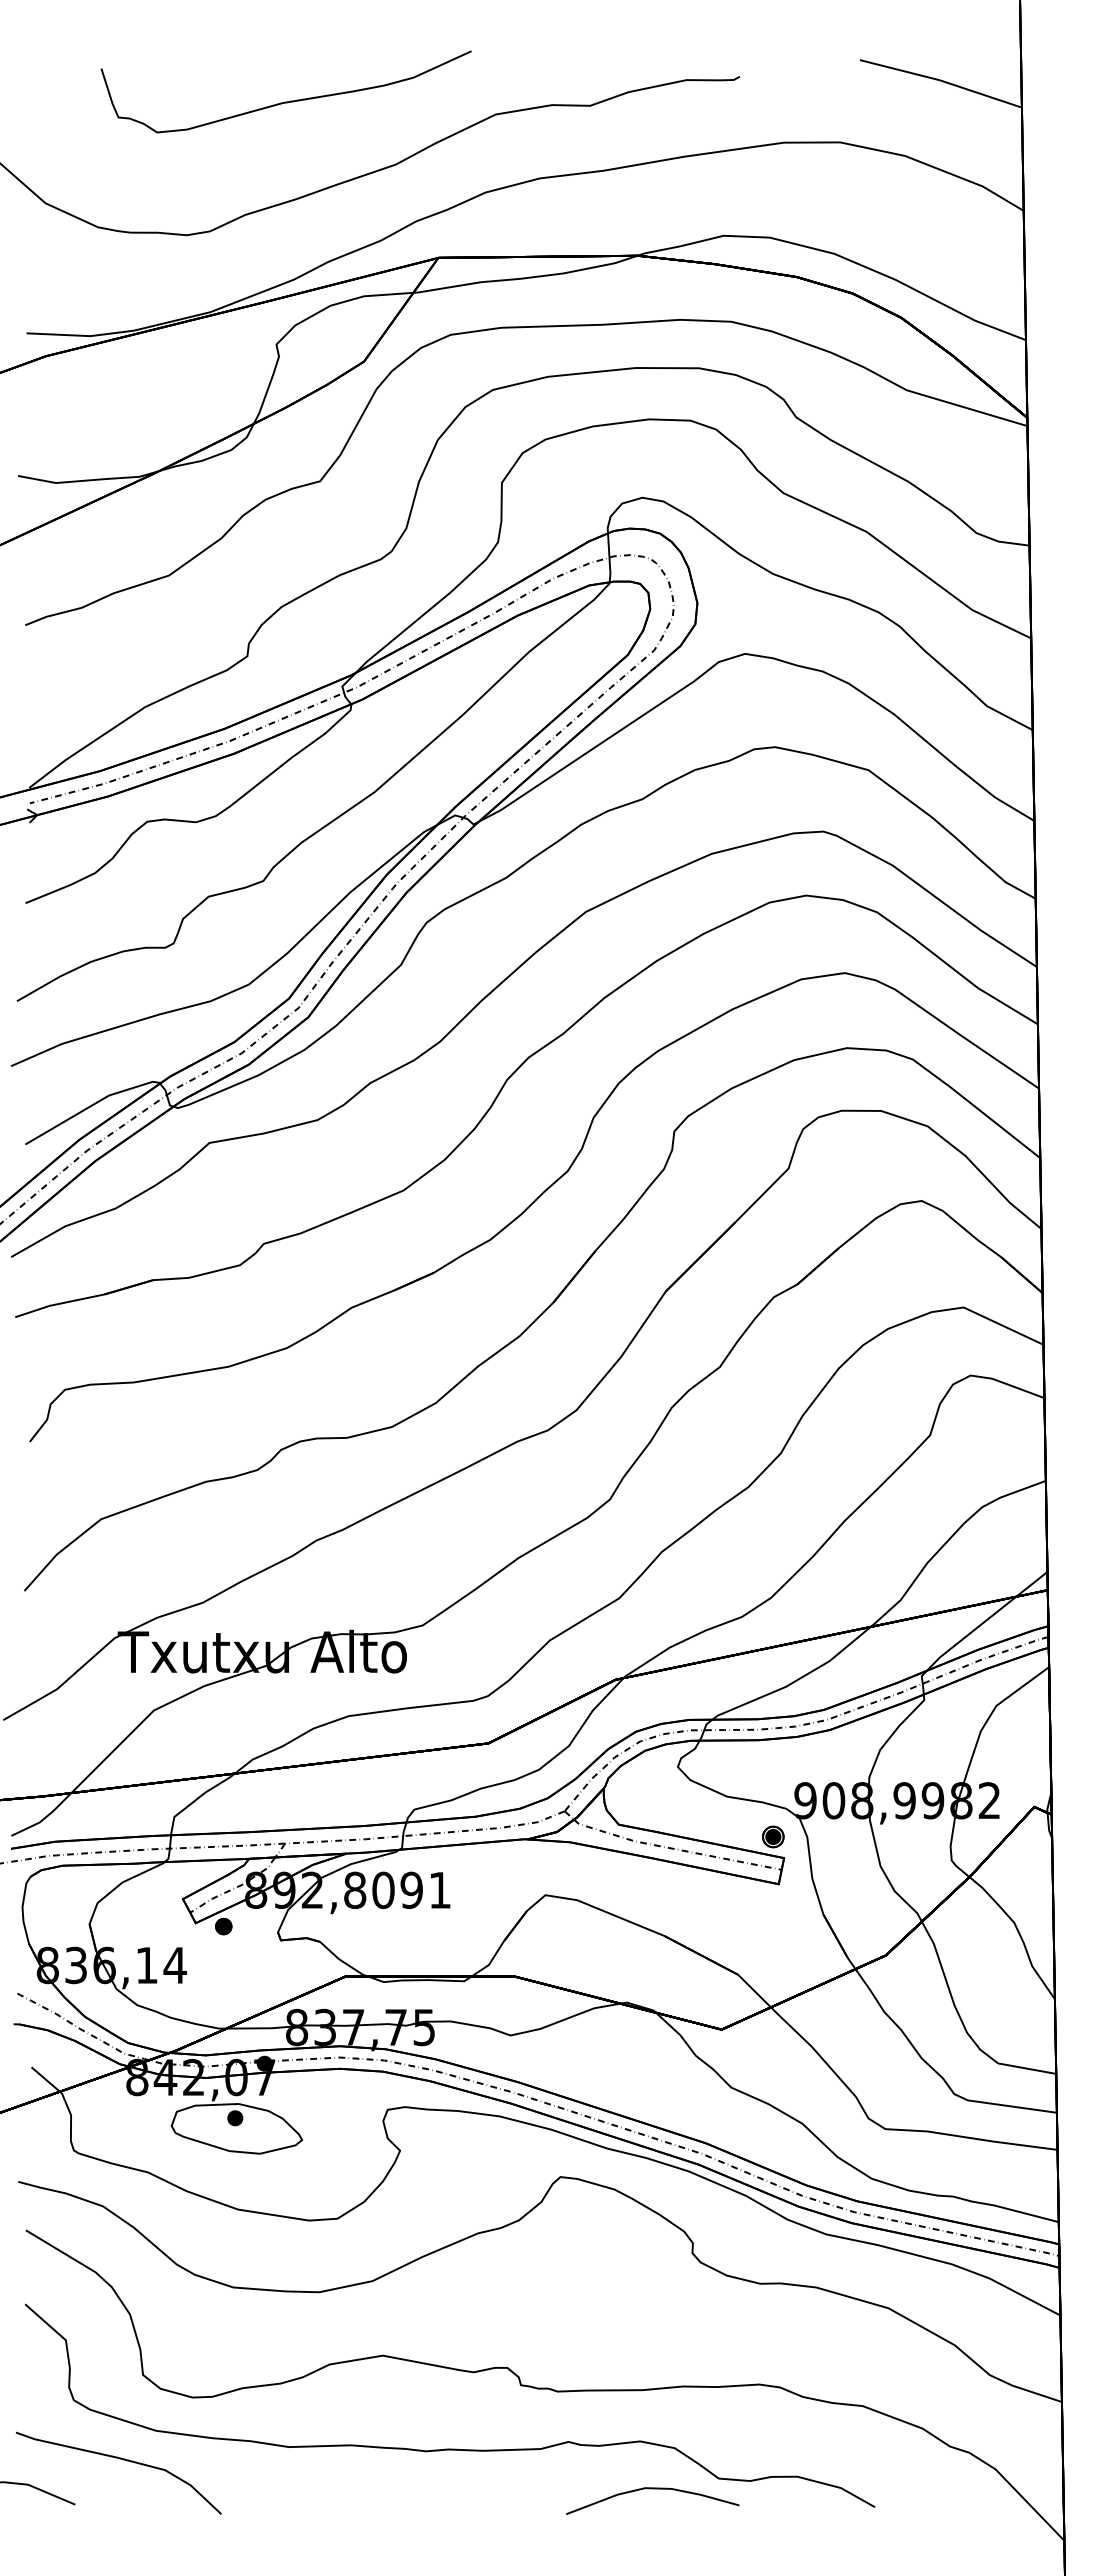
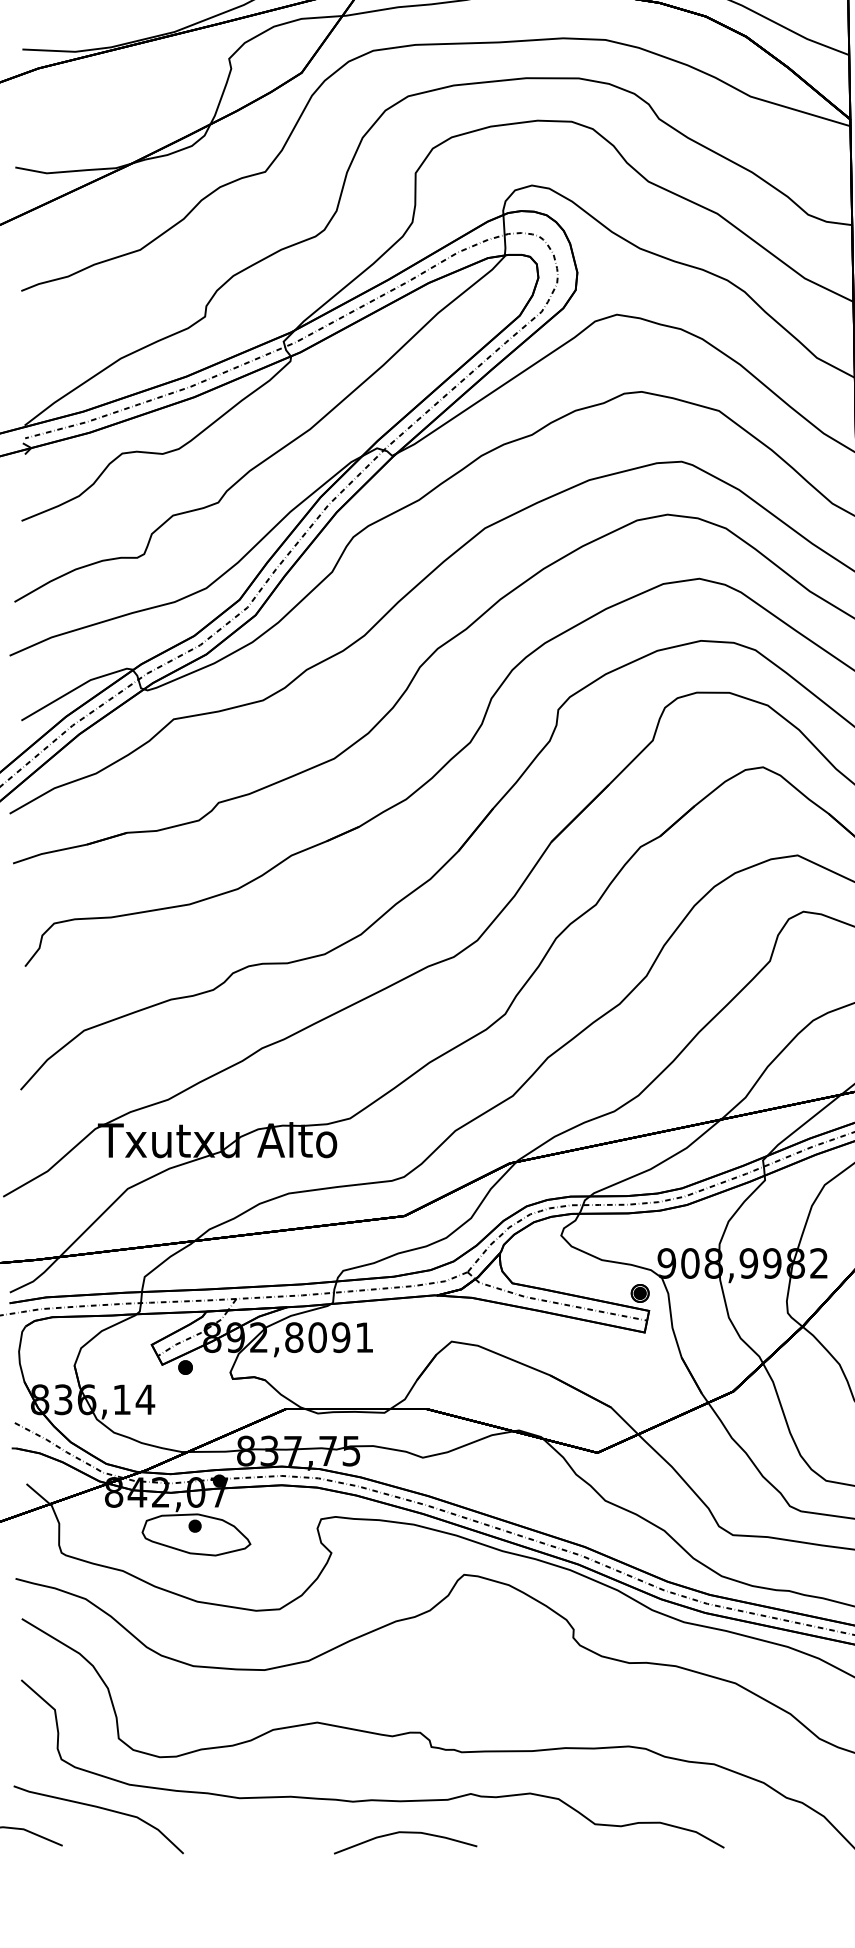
curve: (652, 2489) -> (405, 1833), moved

